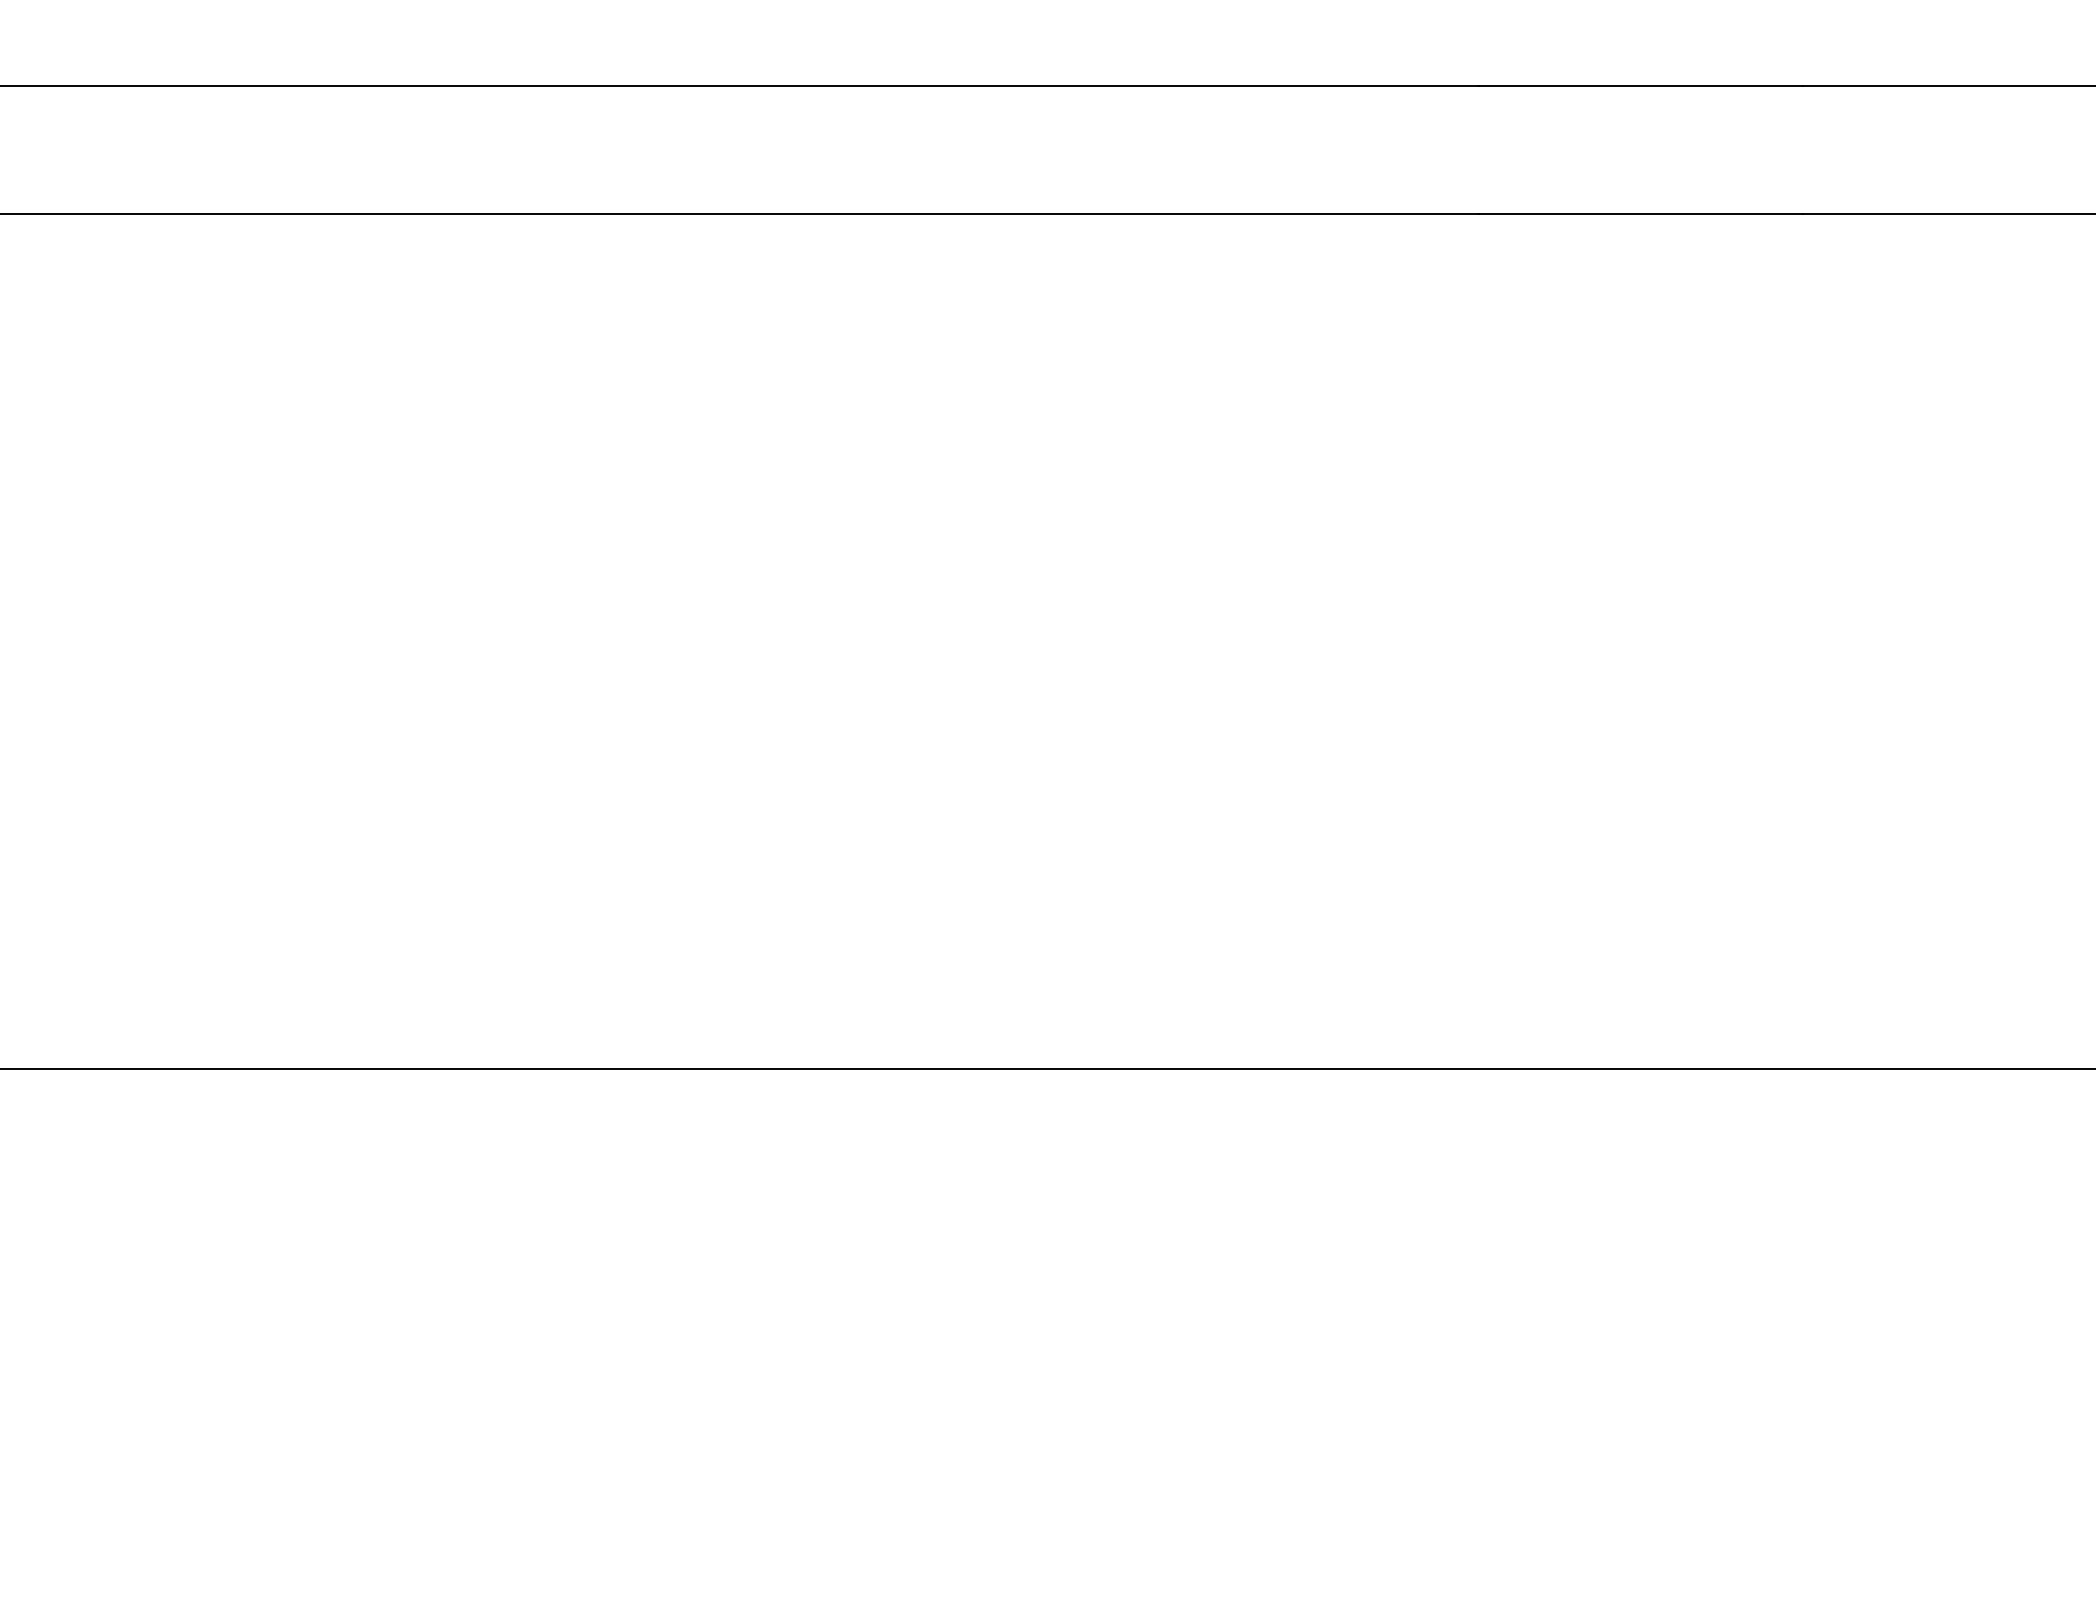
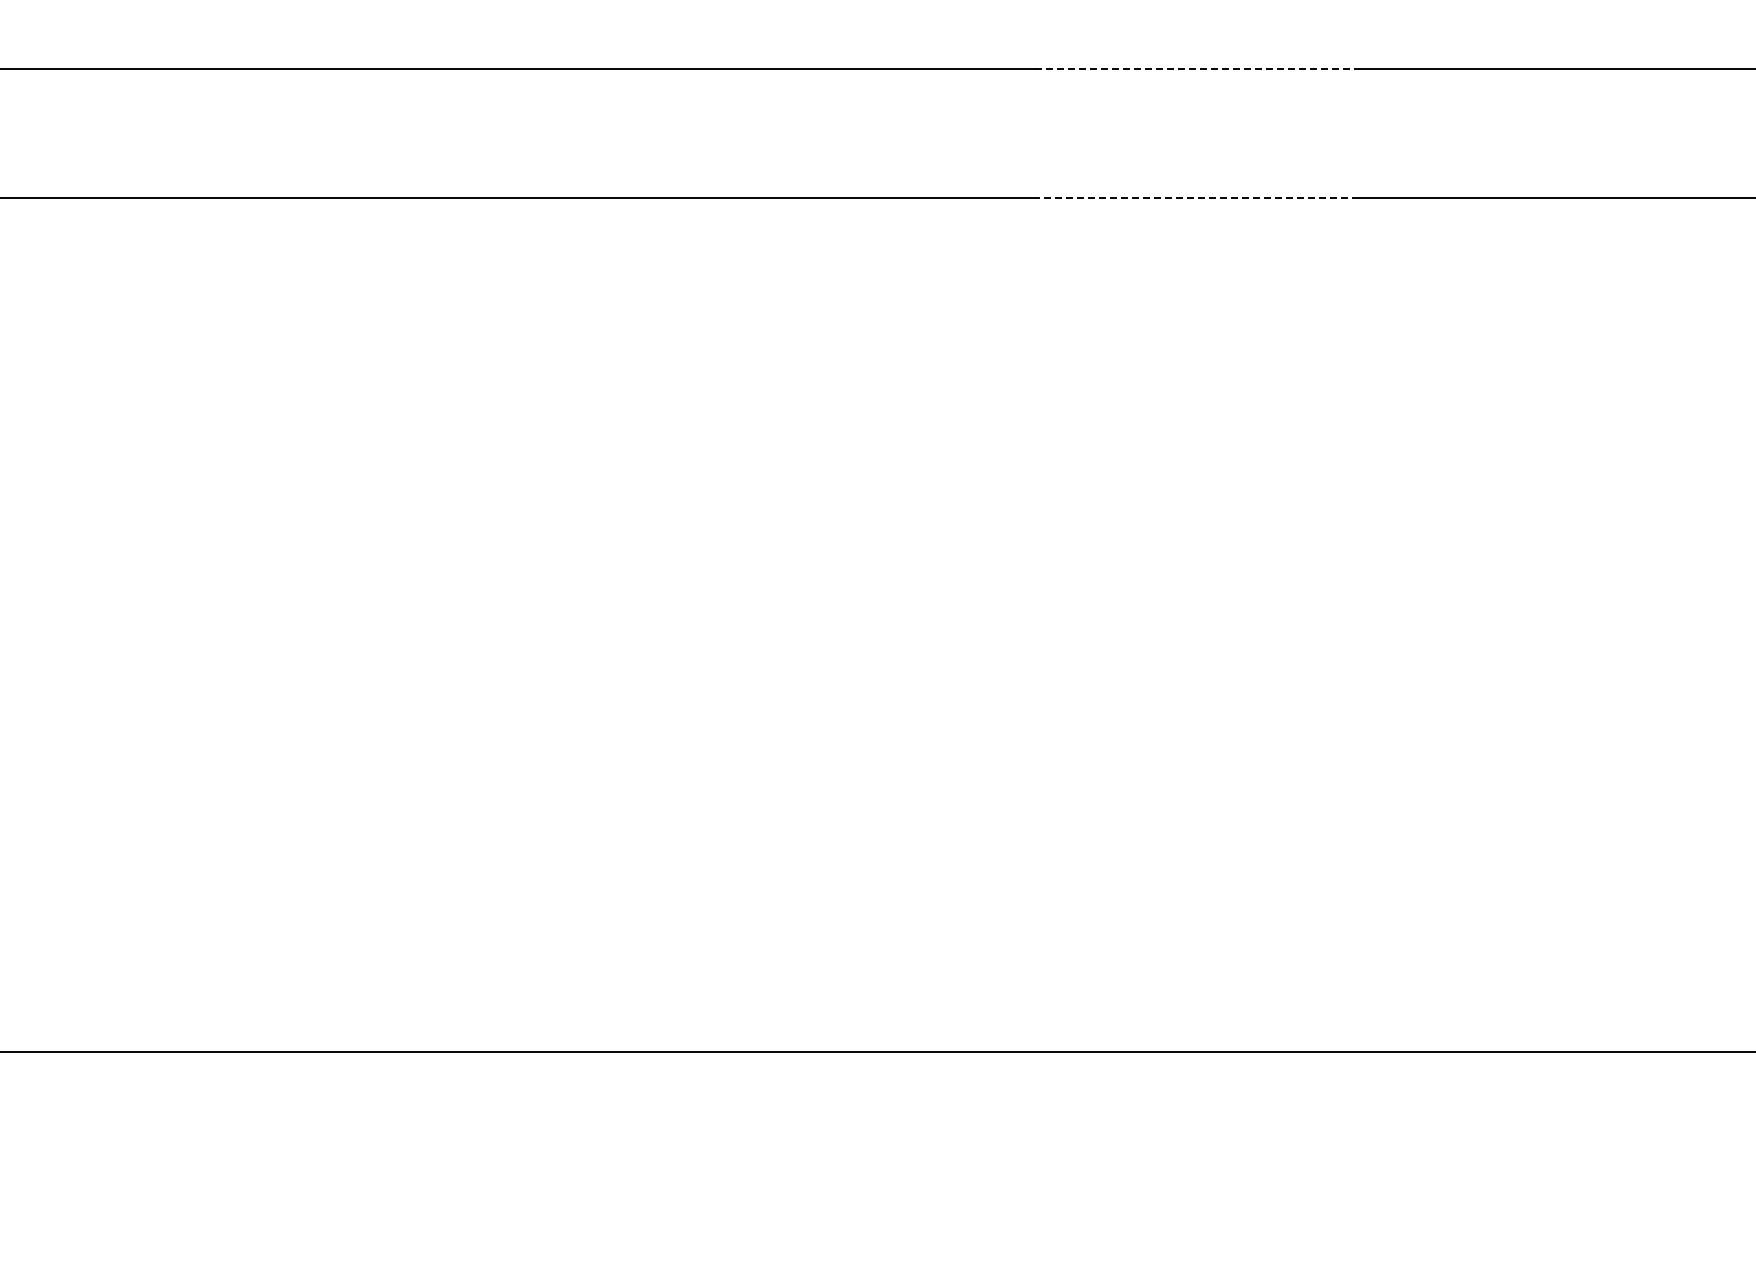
line: (1641, 86) -> (1197, 69), solid -> dashed
line: (1640, 214) -> (1196, 197), solid -> dashed

